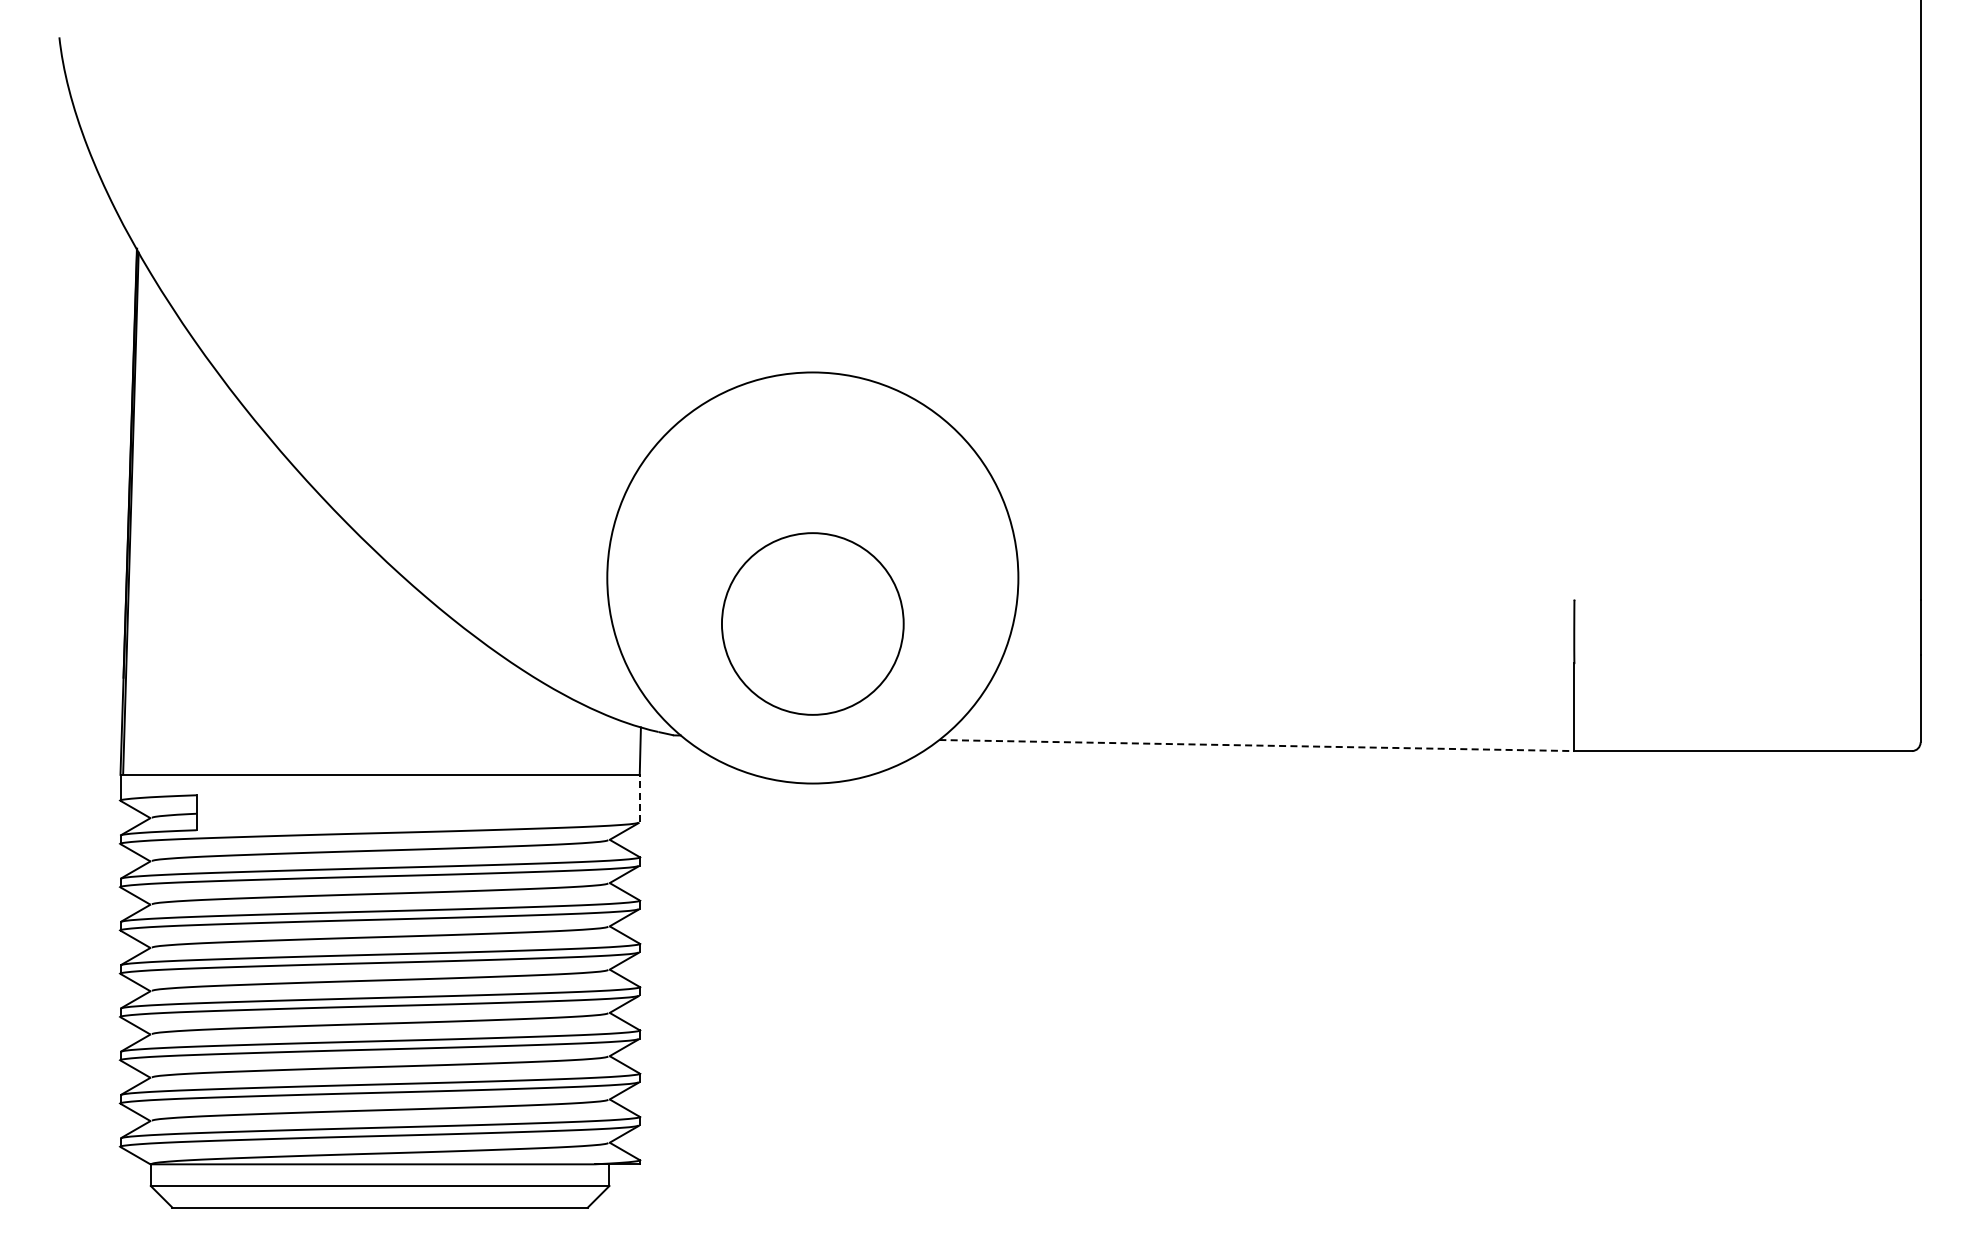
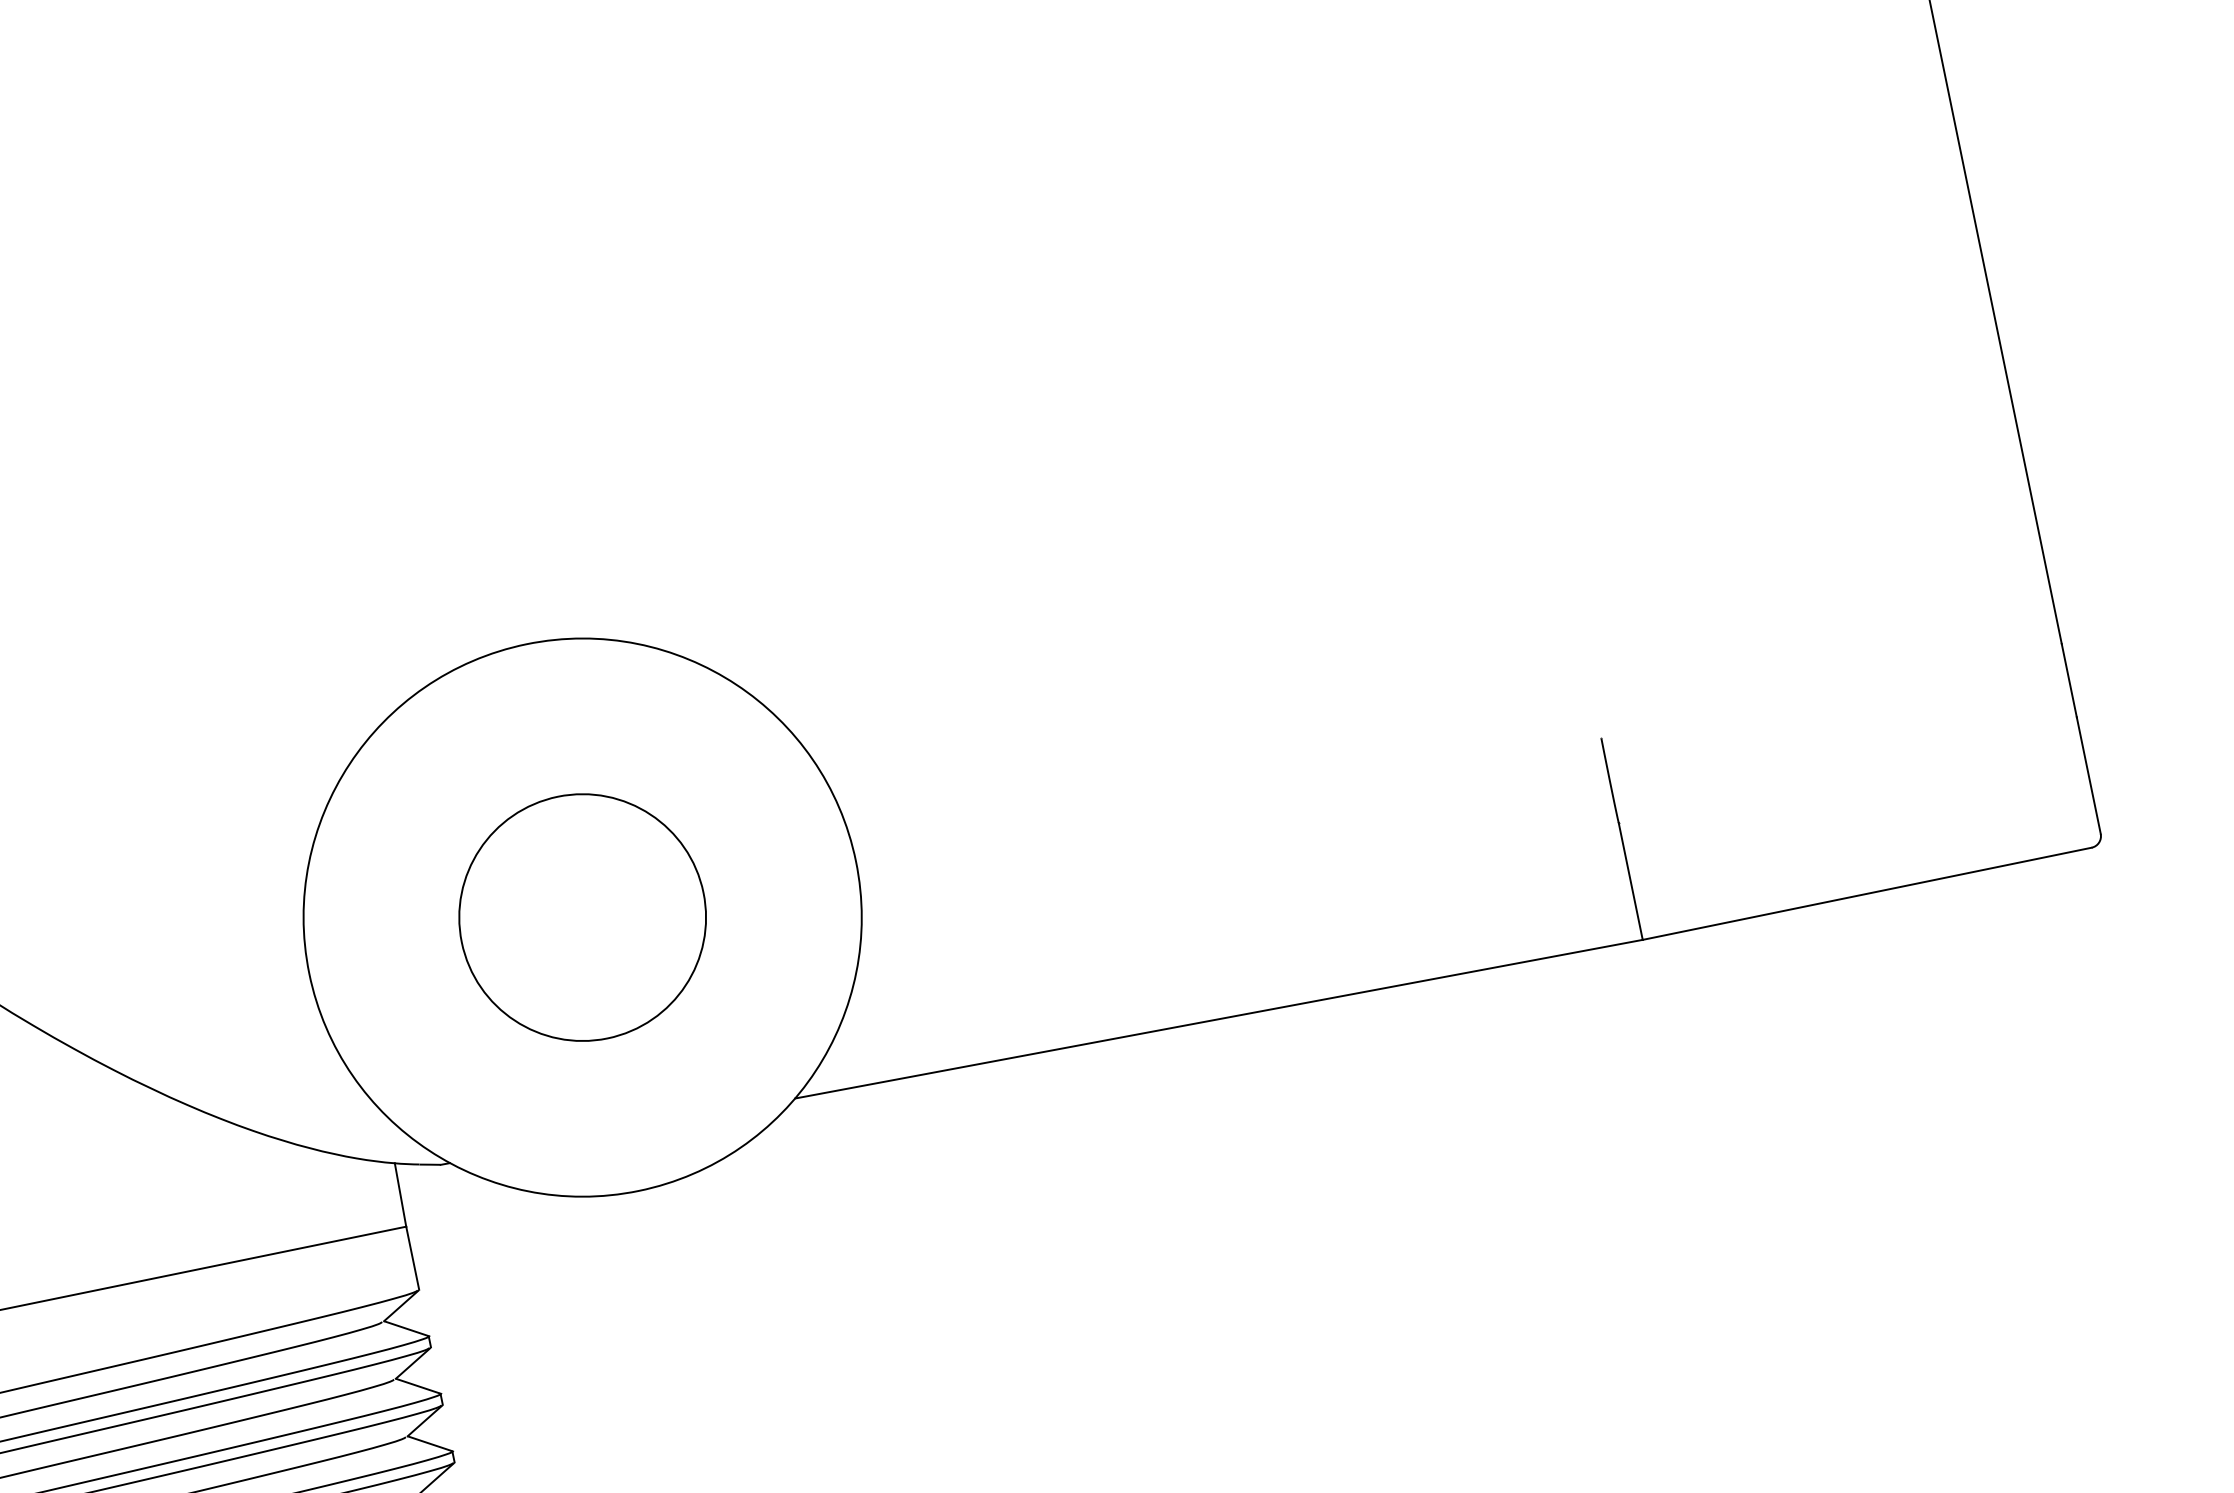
circle: (812, 623) -> (582, 917), moved
line: (1256, 745) -> (1218, 1019), dashed -> solid
line: (639, 798) -> (412, 1258), dashed -> solid

